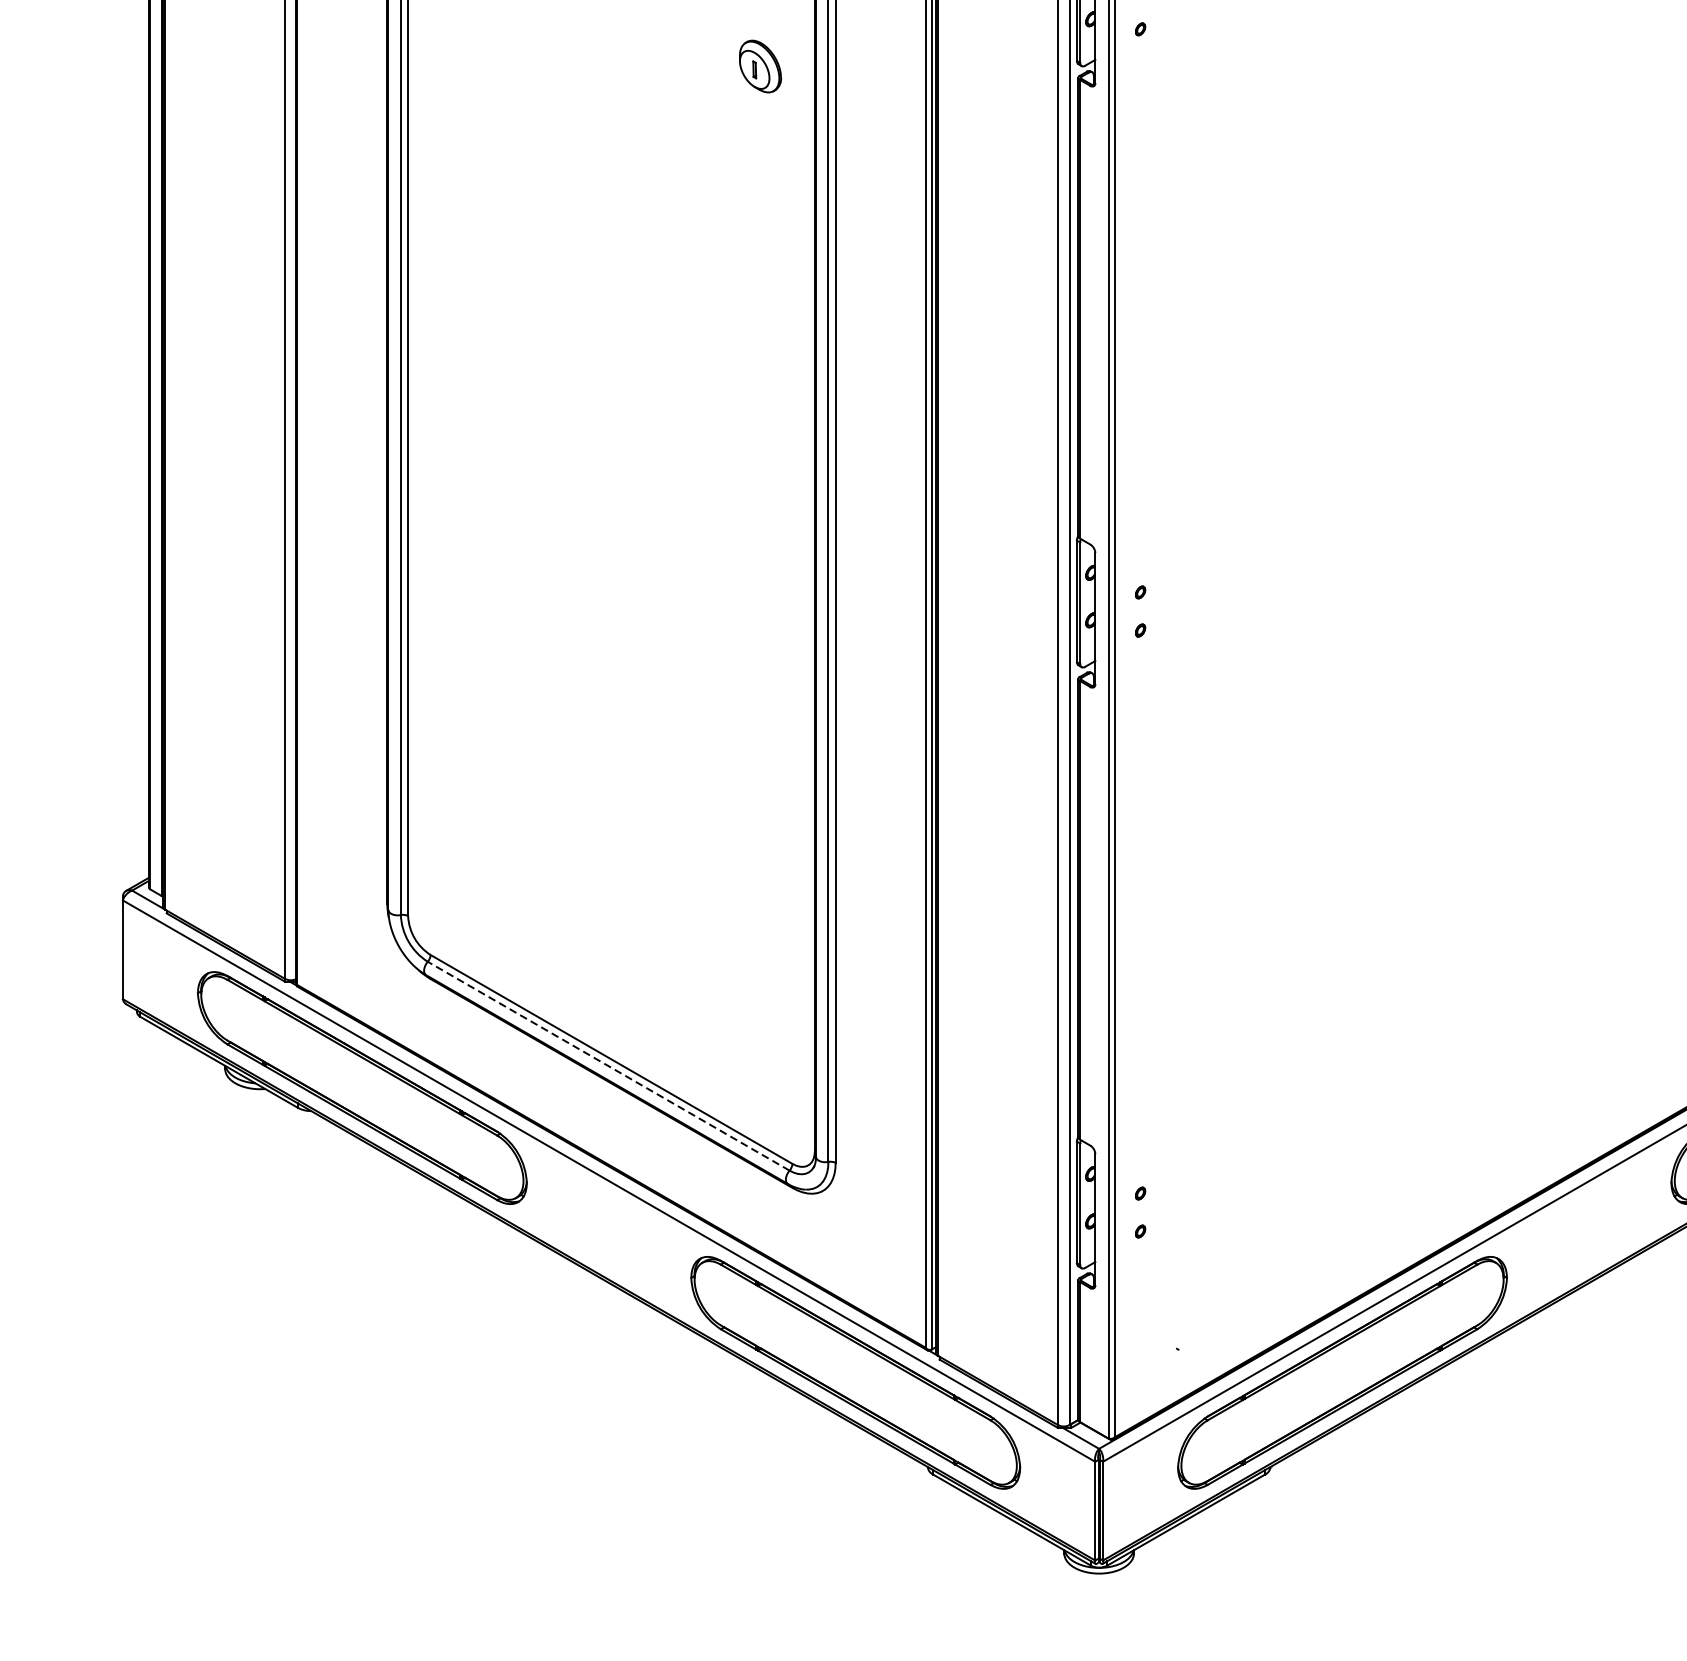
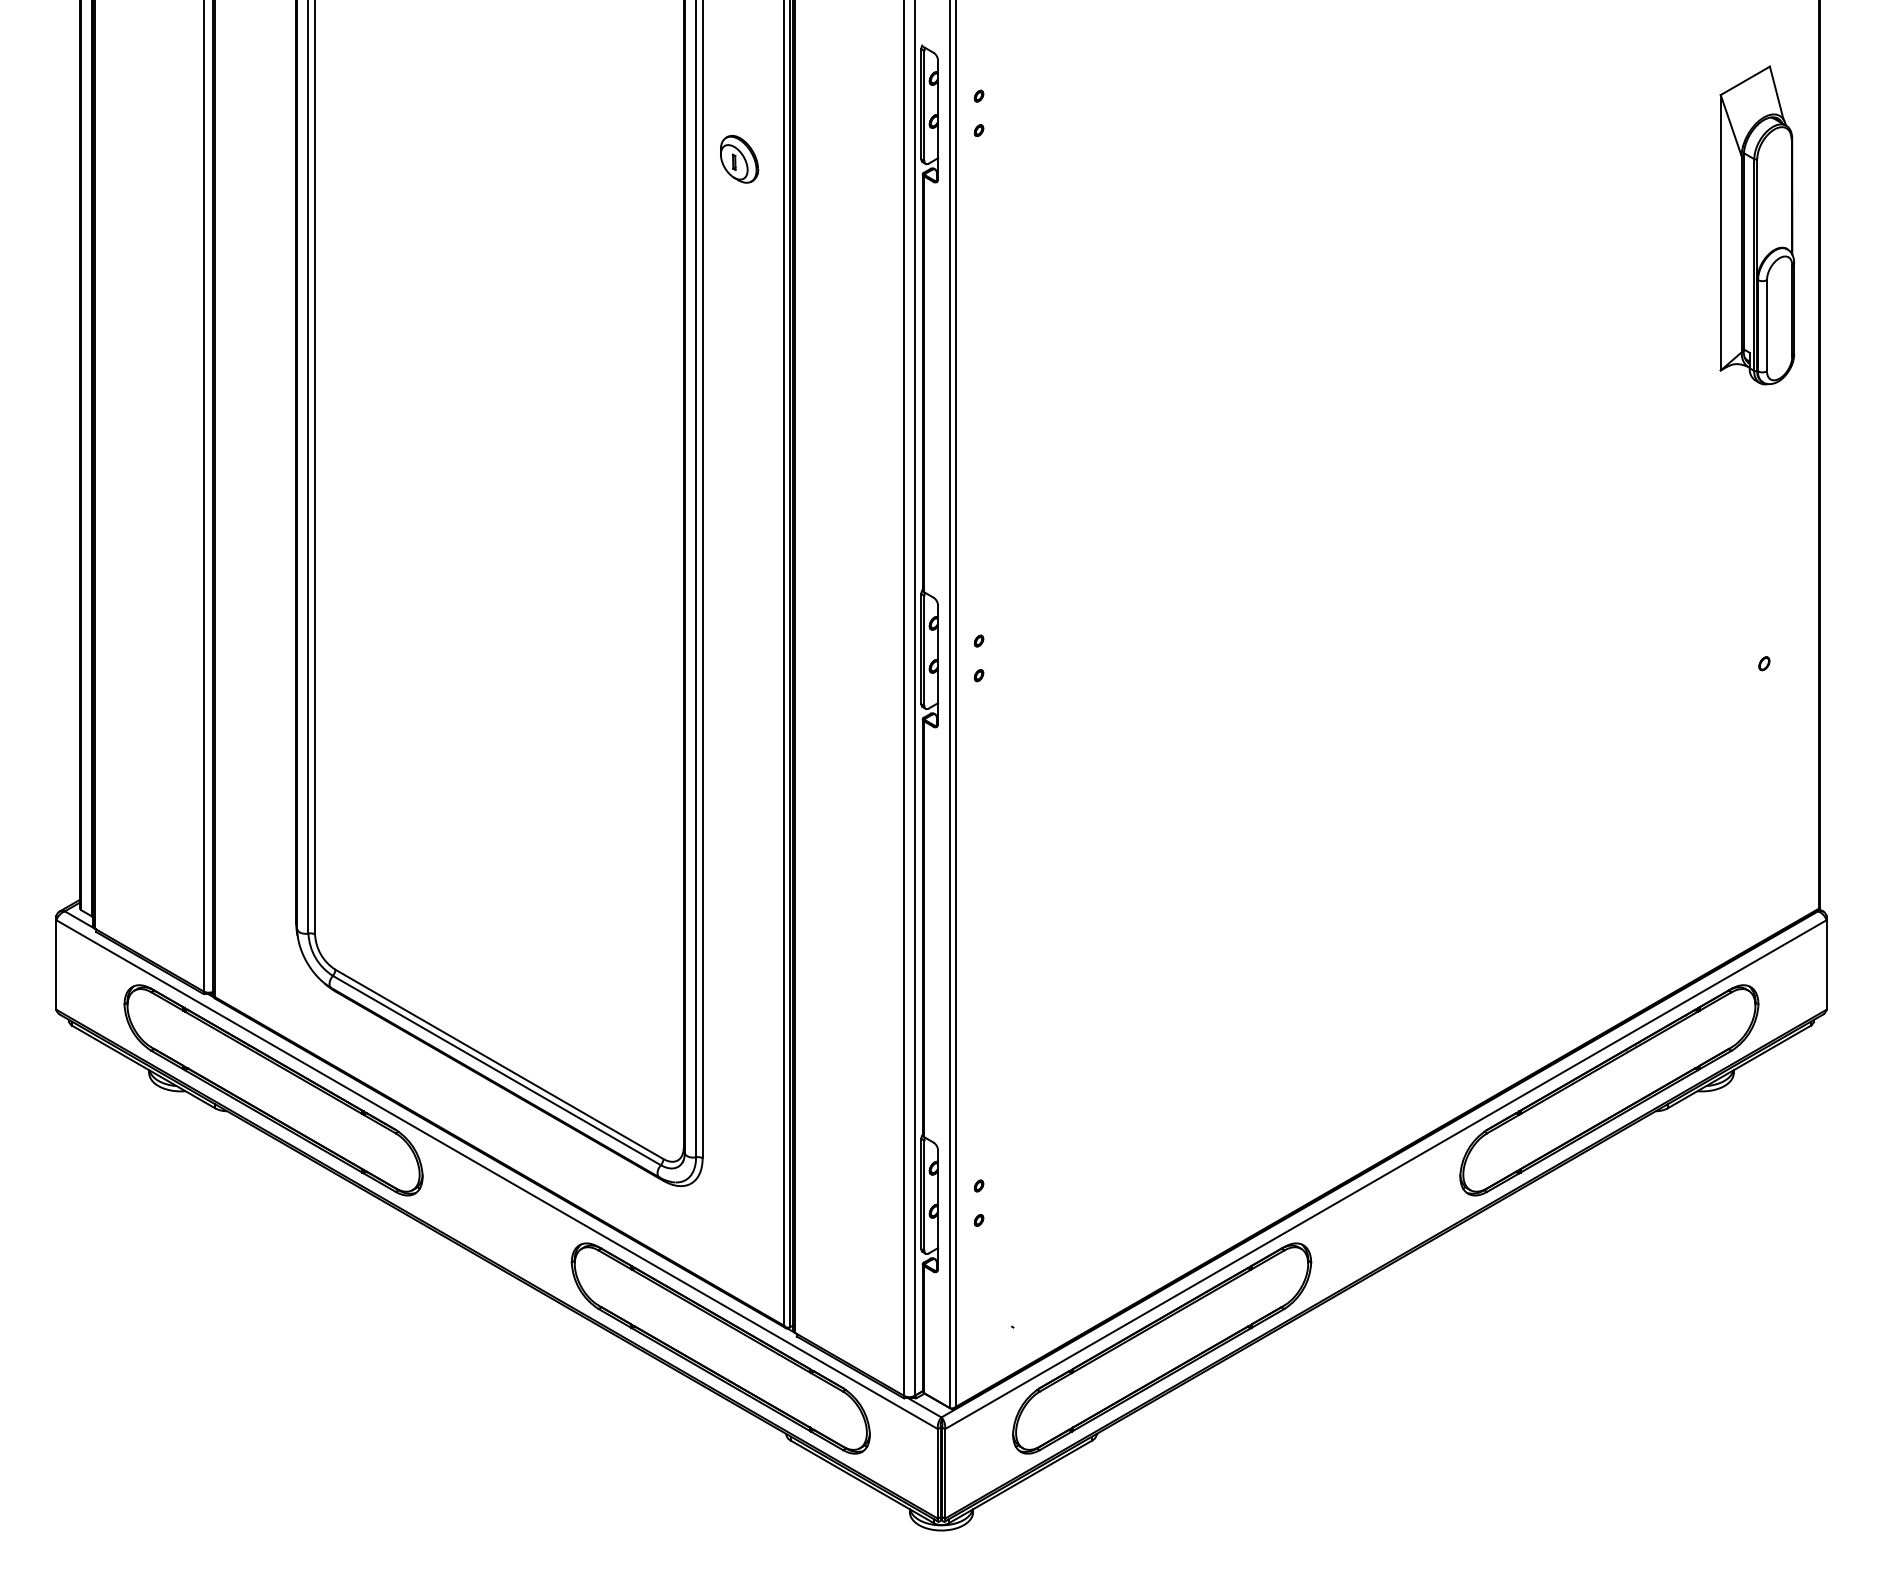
part: (760, 66) -> (739, 159), moved
line: (608, 1066) -> (496, 1070), dashed -> solid

